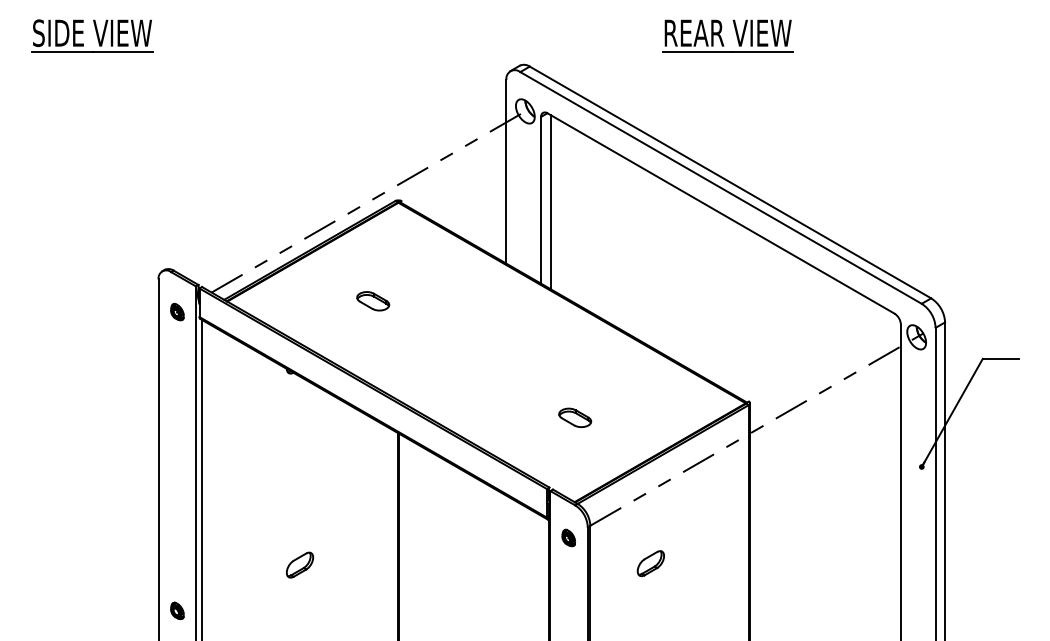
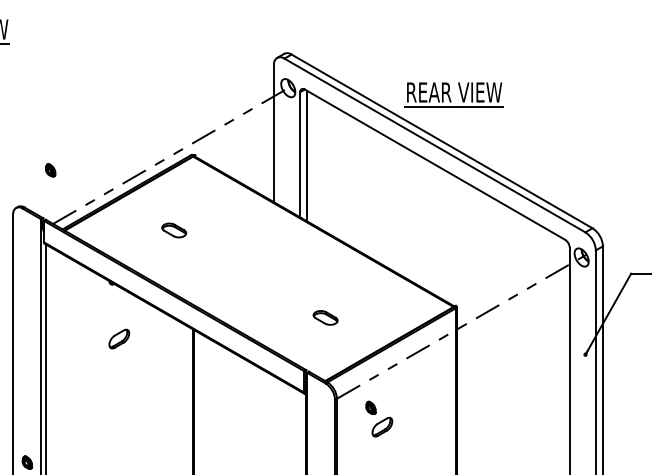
part: (721, 37) -> (449, 95), moved
part: (177, 311) -> (50, 169), moved
part: (568, 537) -> (370, 407), moved
part: (299, 564) -> (118, 338), moved

